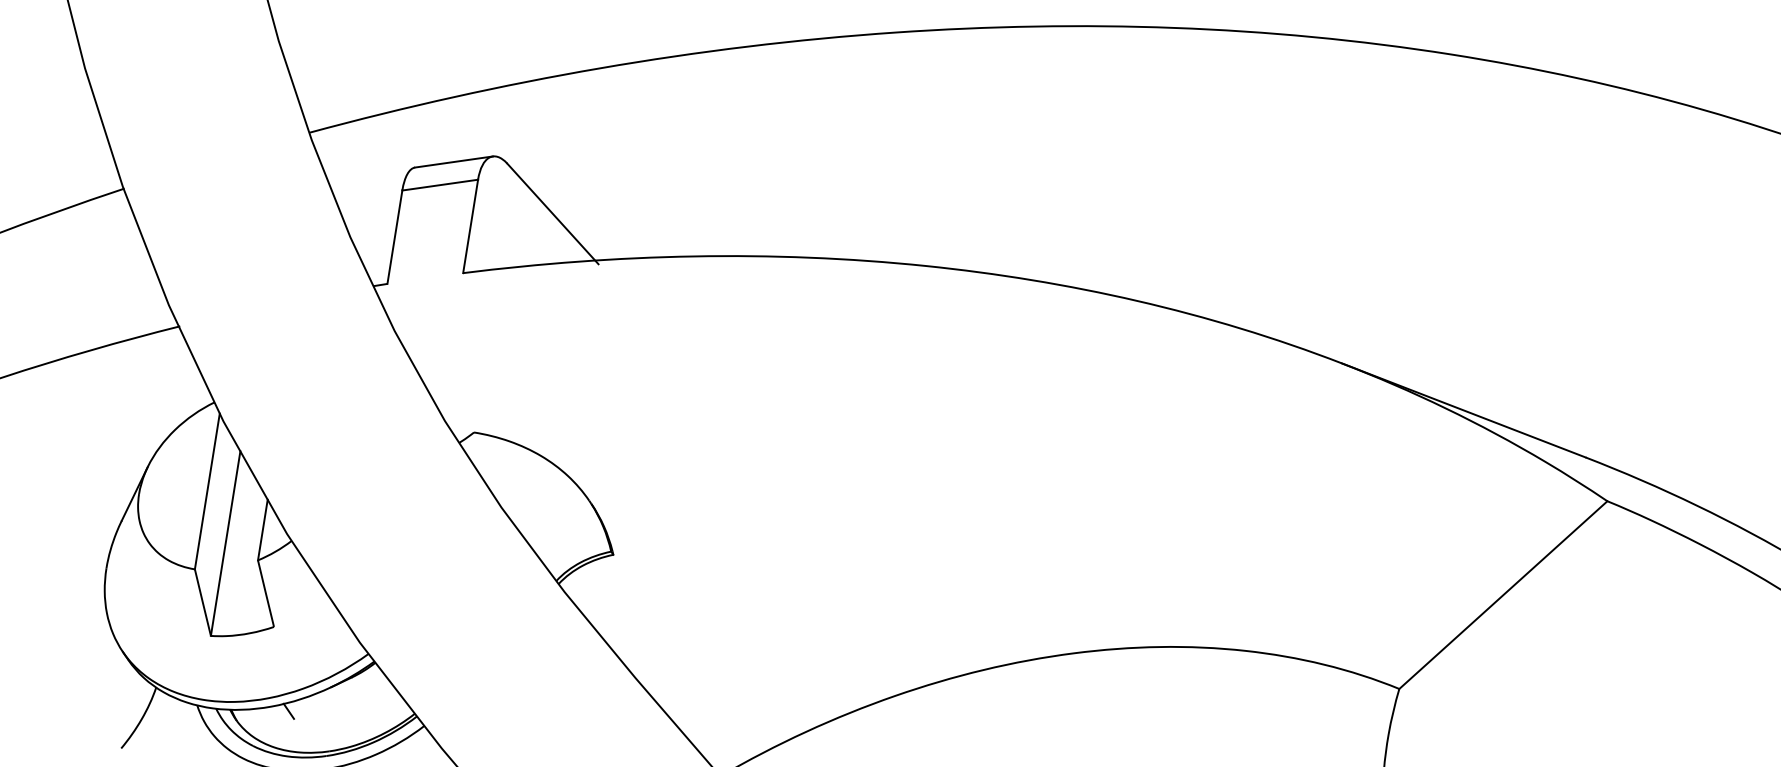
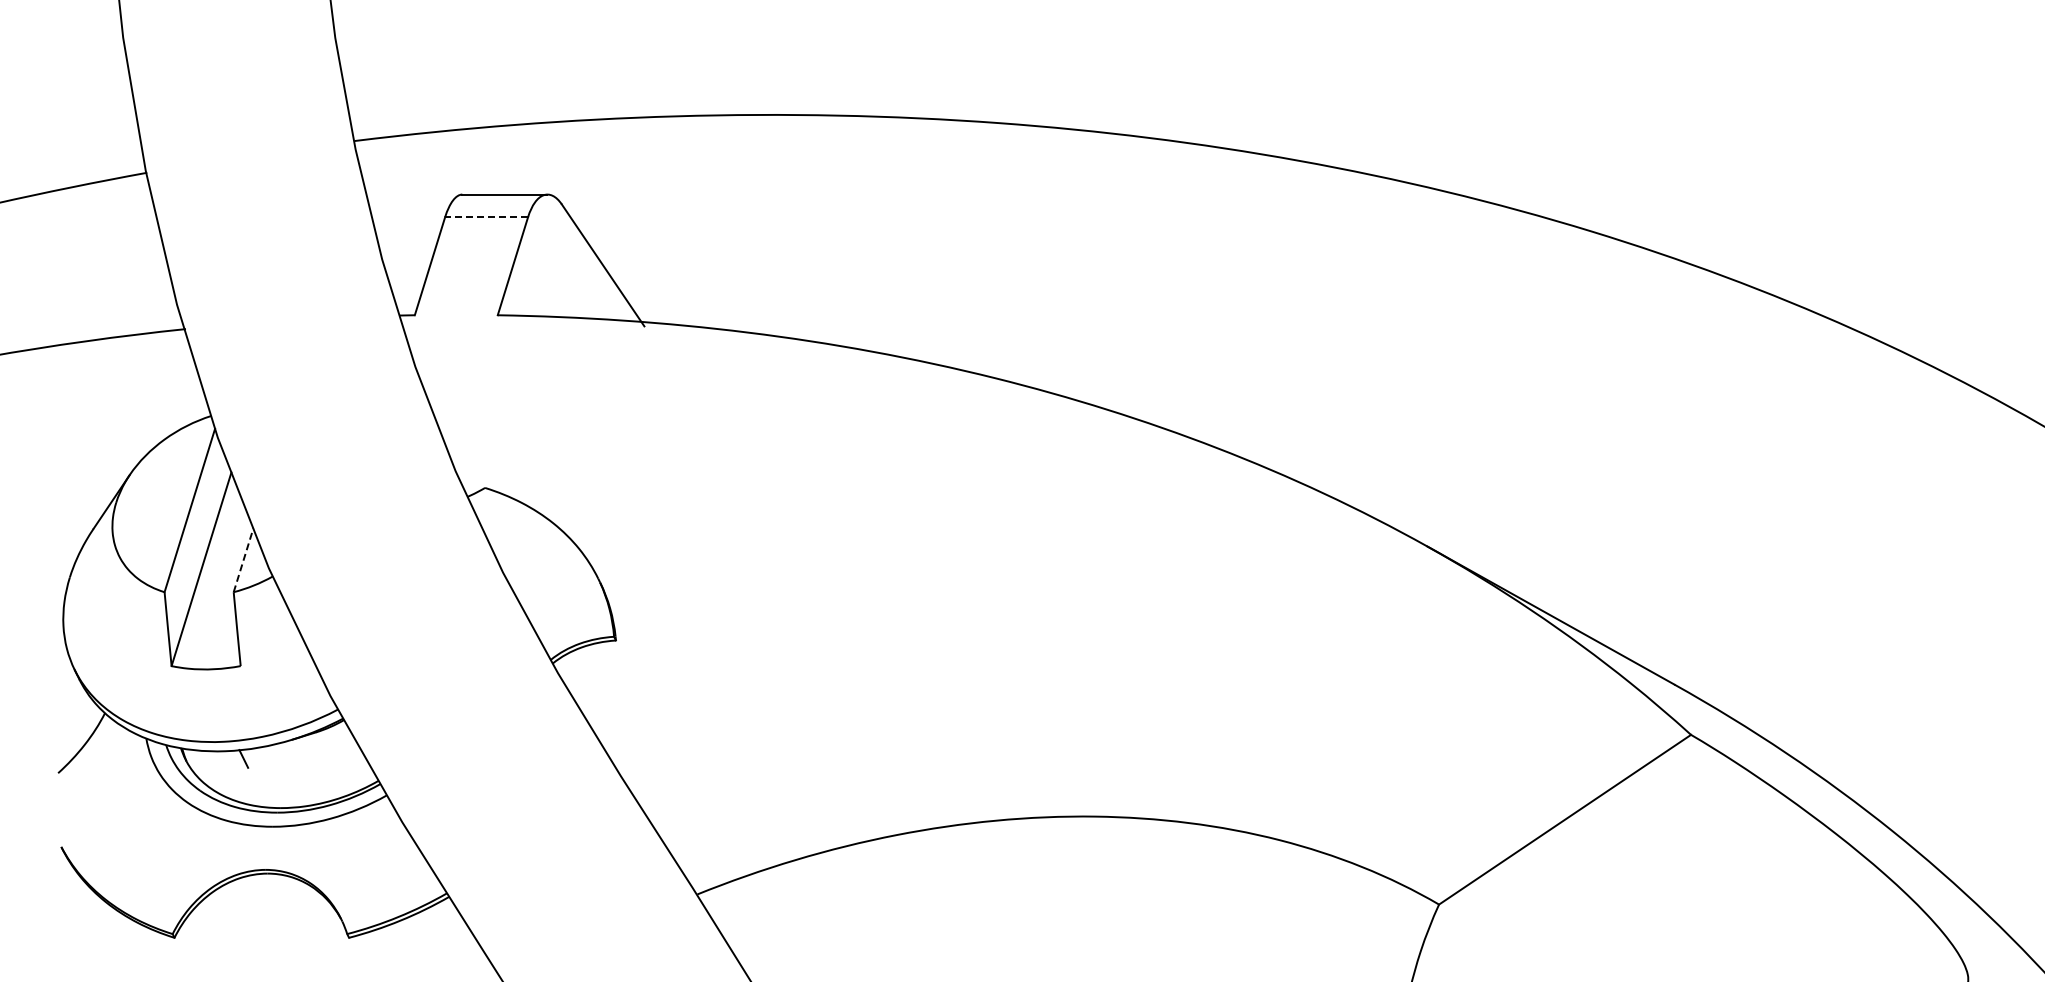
line: (440, 185) -> (486, 217), solid -> dashed
line: (262, 529) -> (243, 559), solid -> dashed

